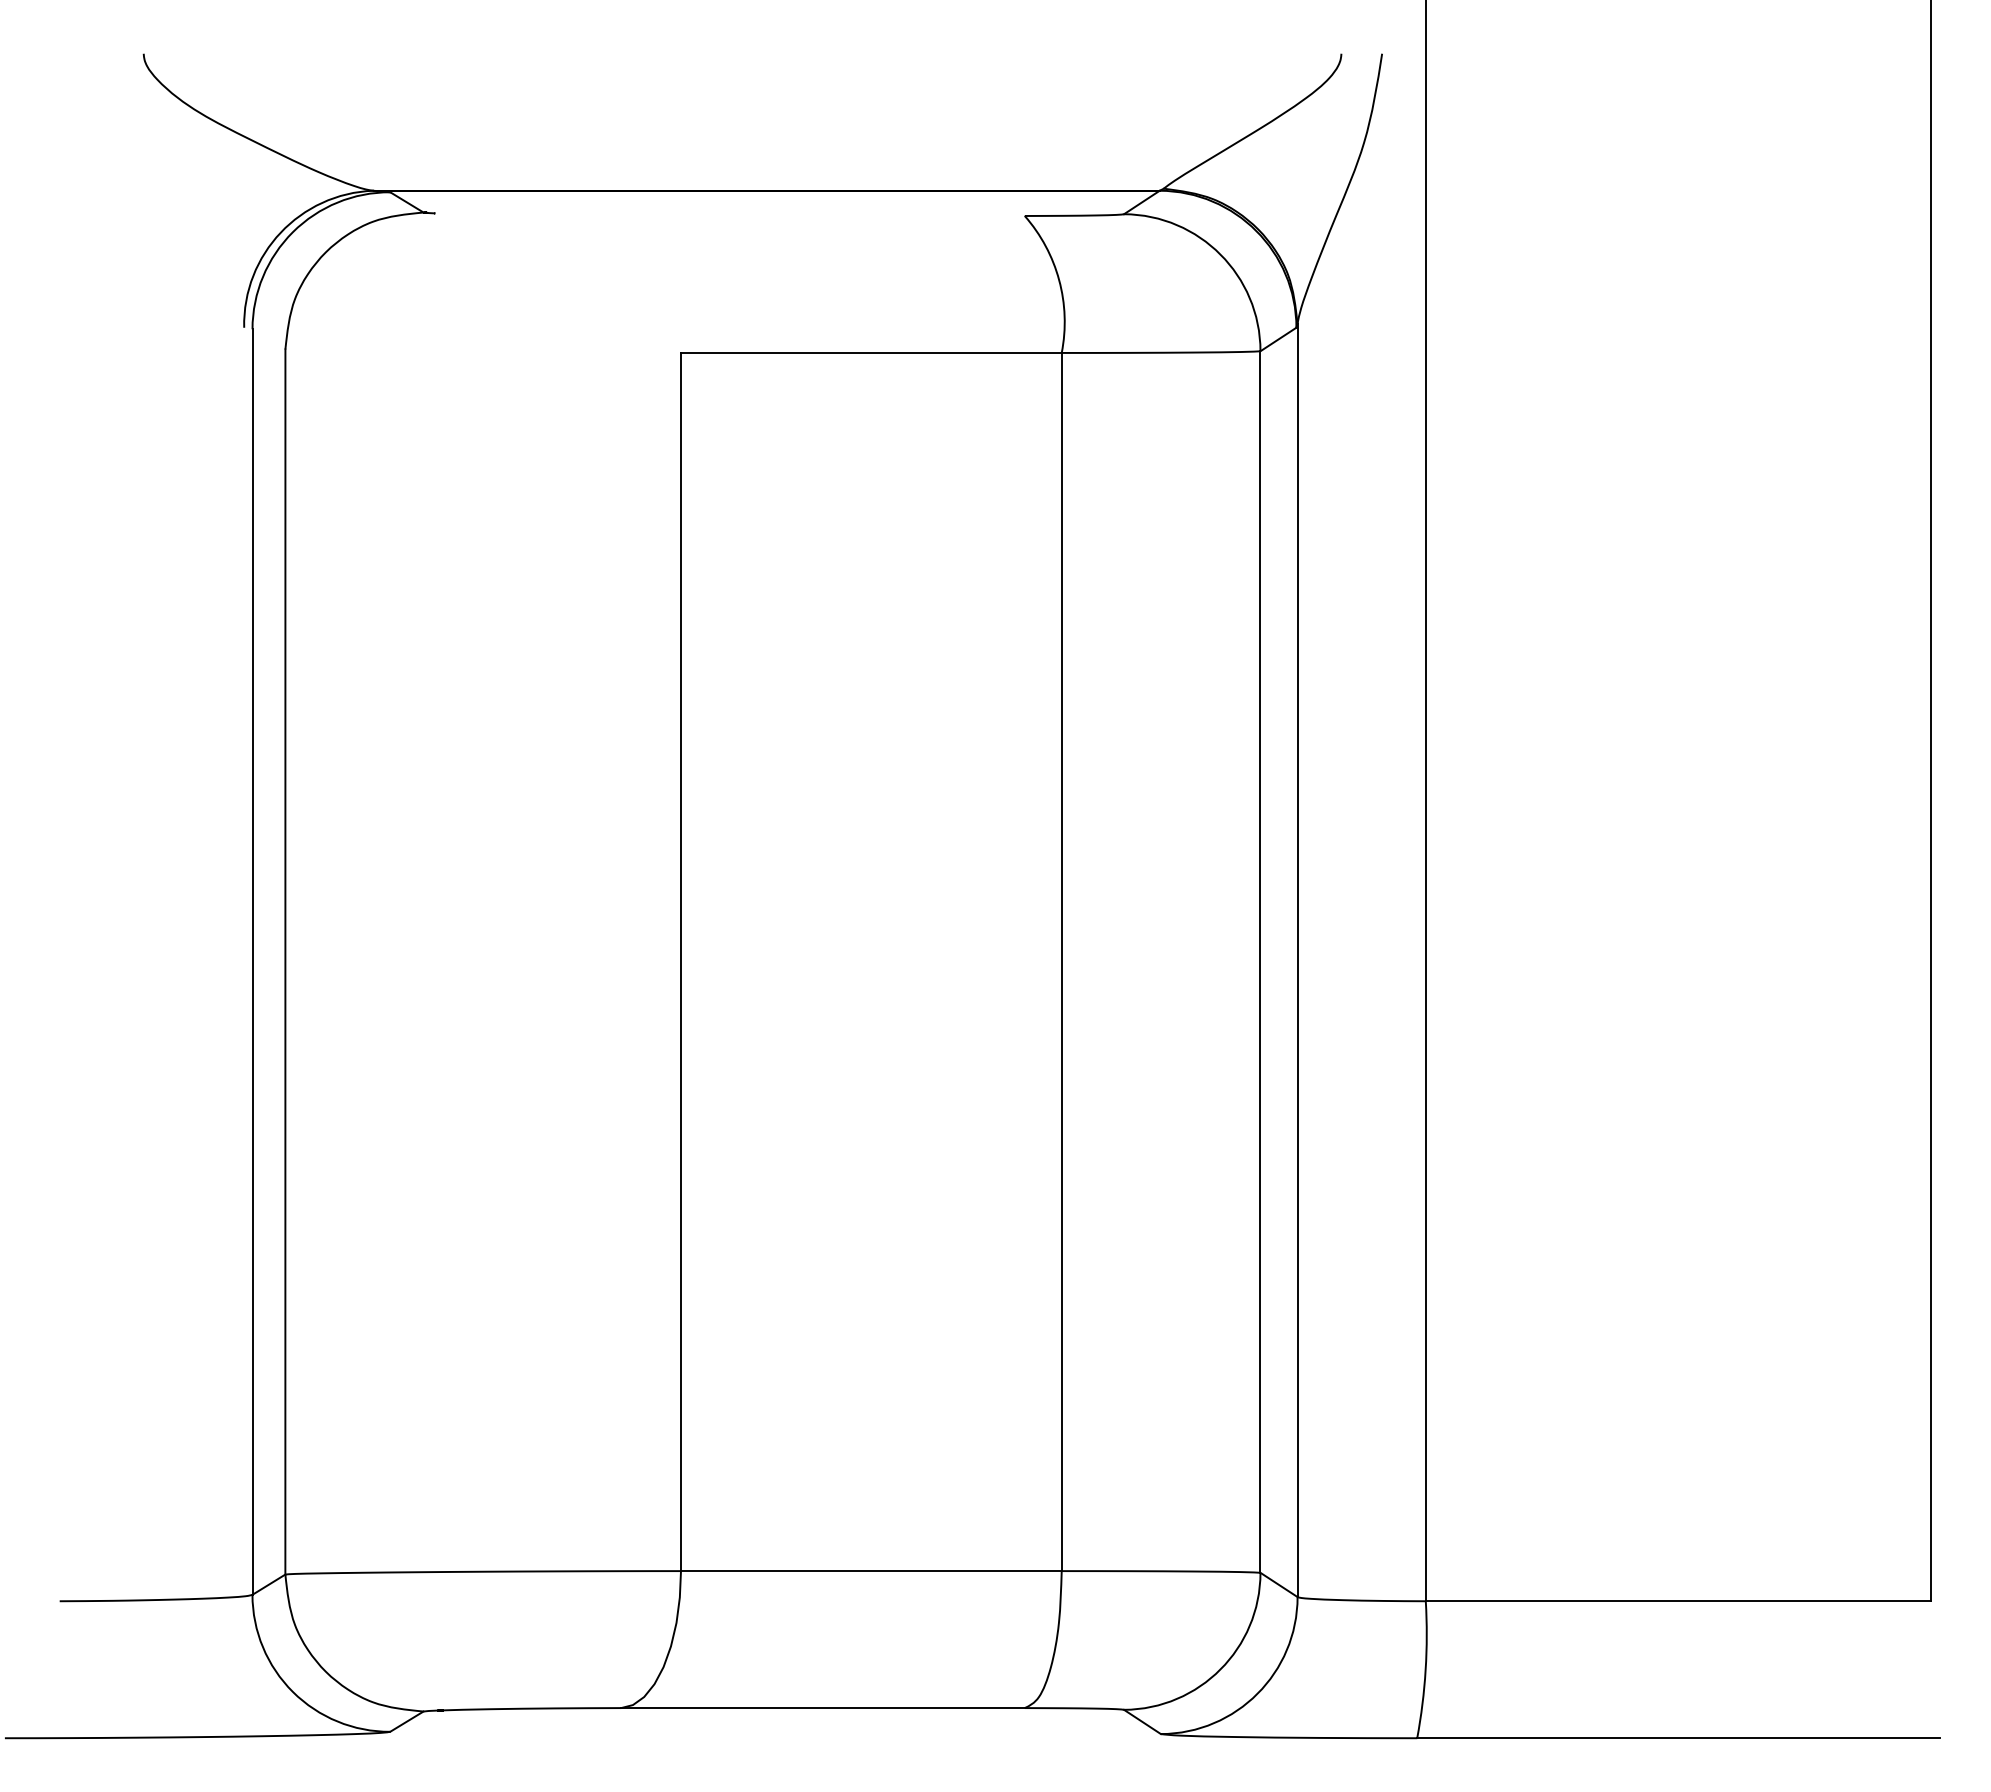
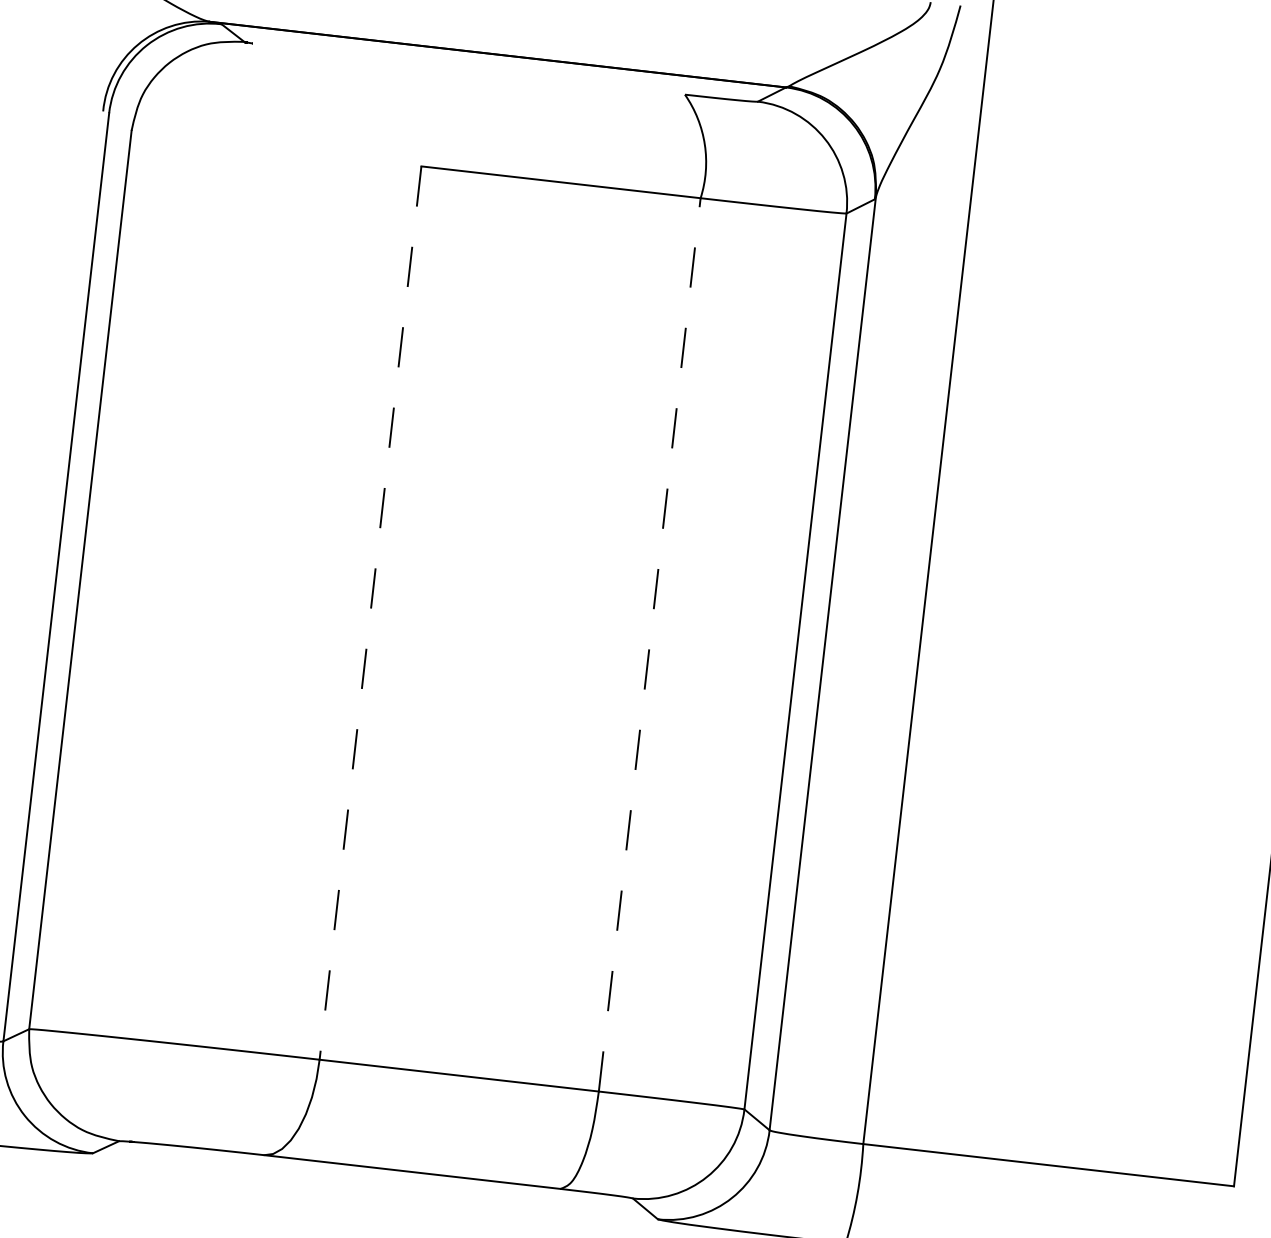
line: (1061, 961) -> (649, 644), solid -> dashed
line: (681, 962) -> (370, 613), solid -> dashed

